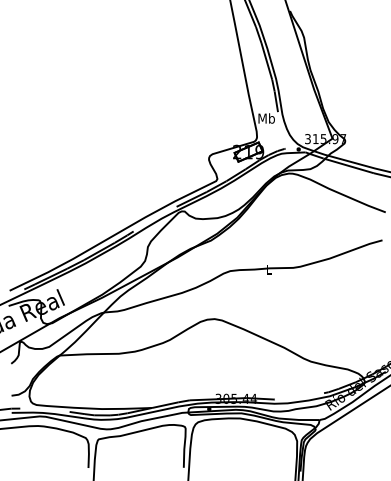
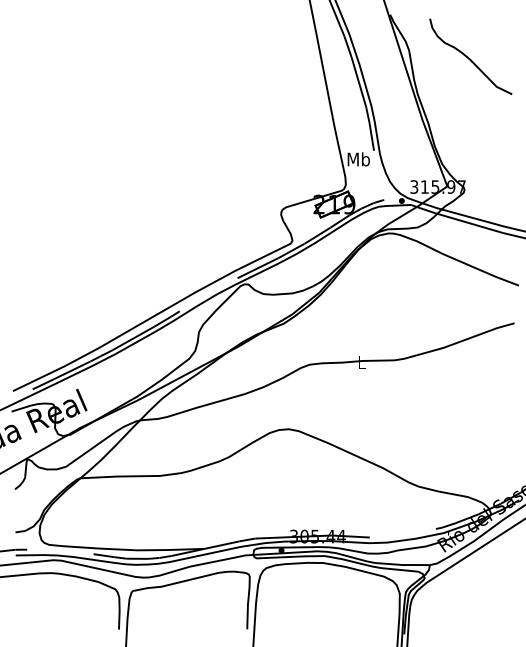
curve: (348, 42) -> (469, 57), added

